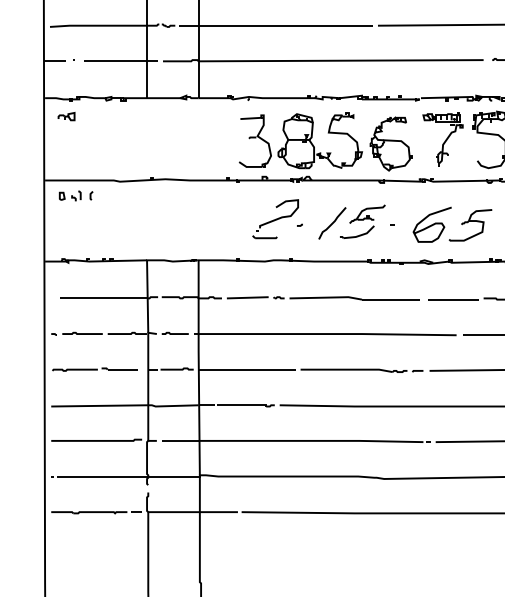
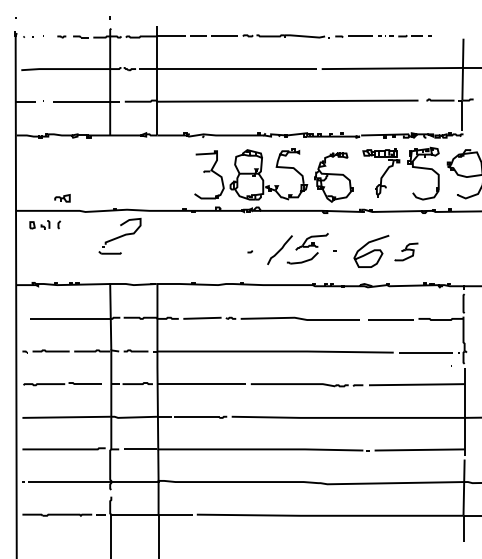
part: (66, 116) -> (62, 198), moved
part: (275, 219) -> (119, 236), moved
part: (470, 224) -> (406, 251), size x0.6

